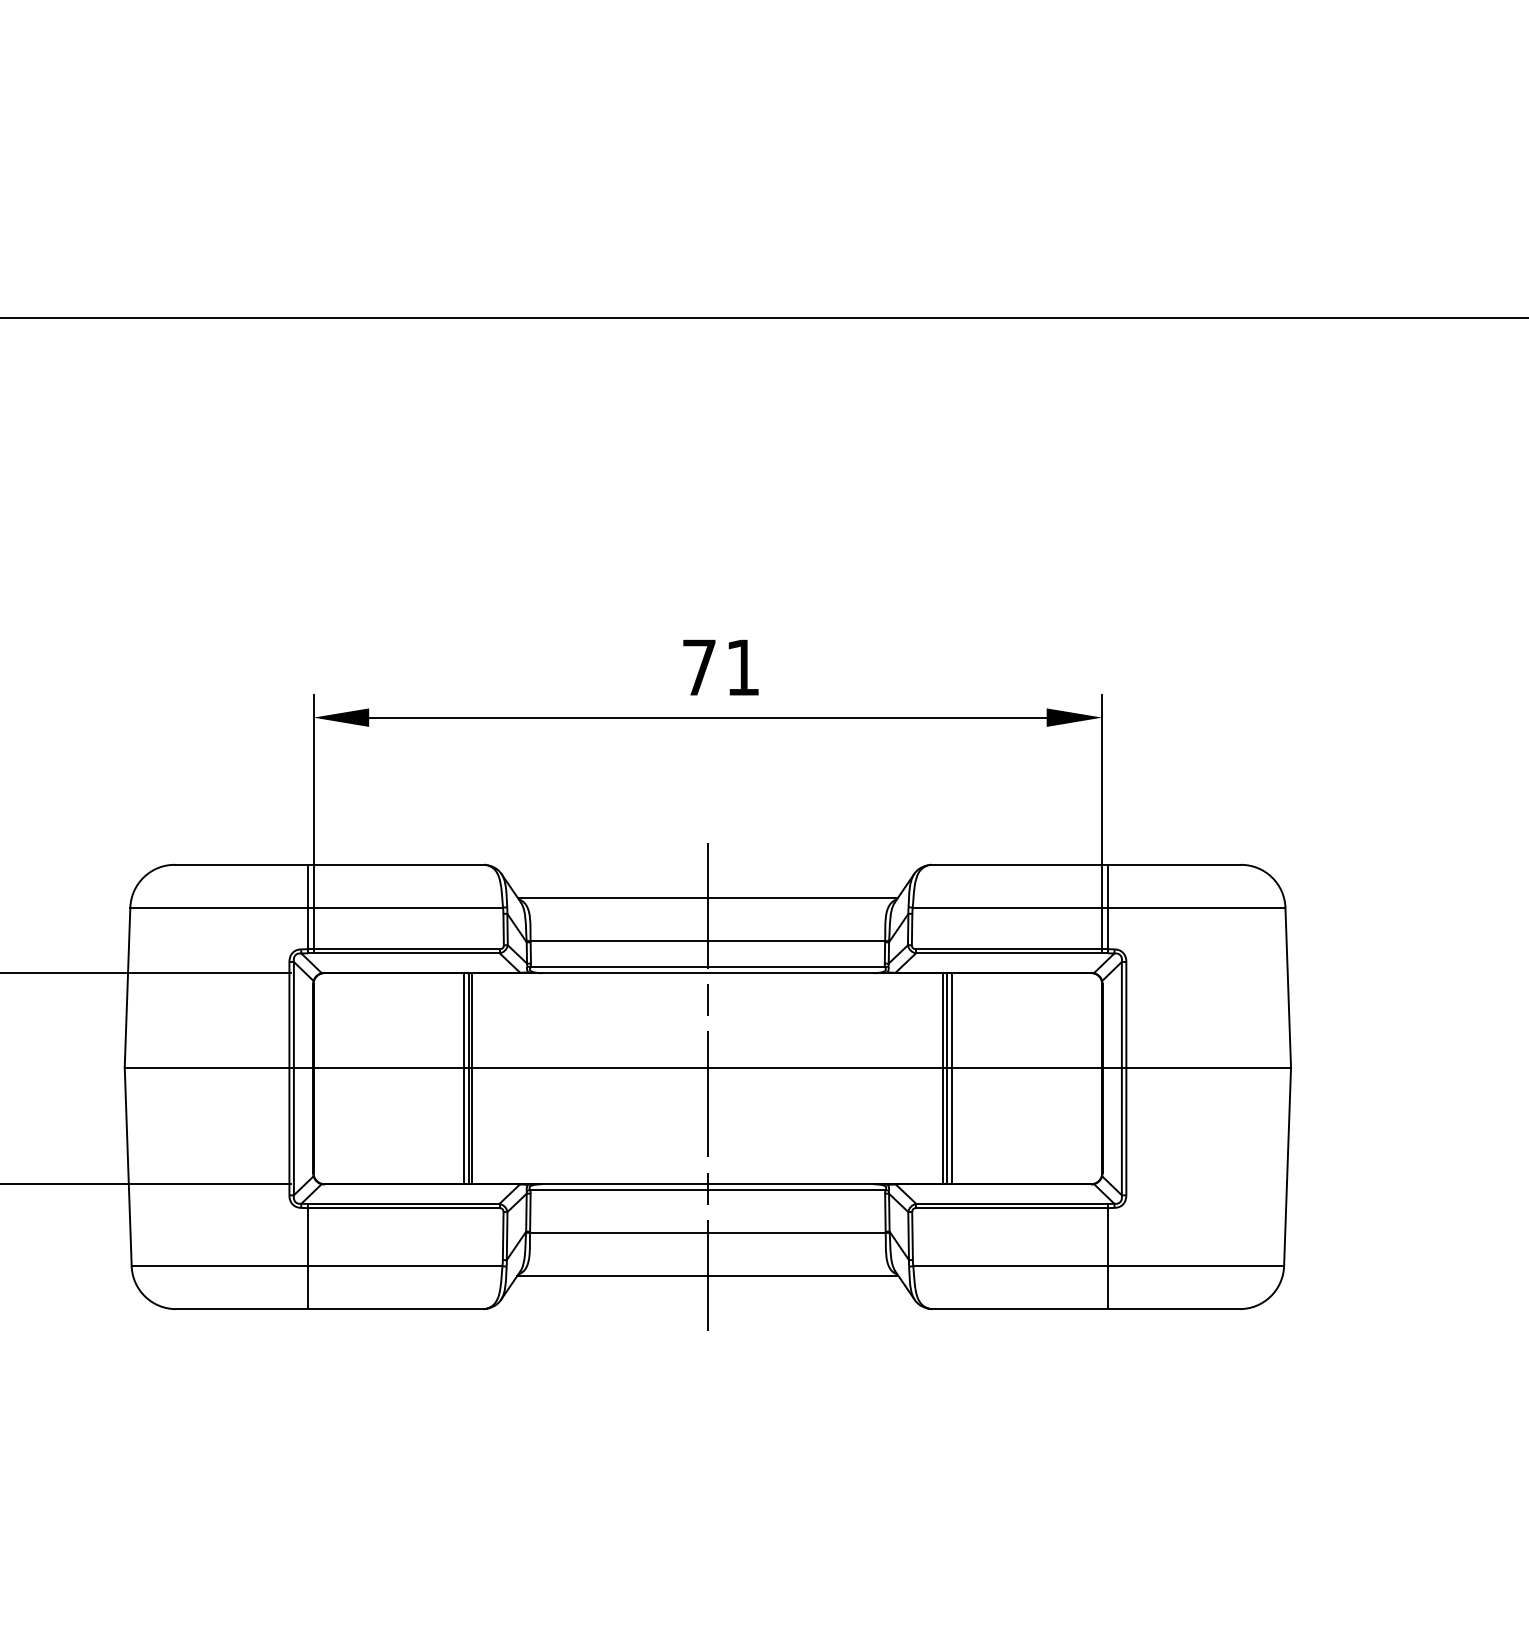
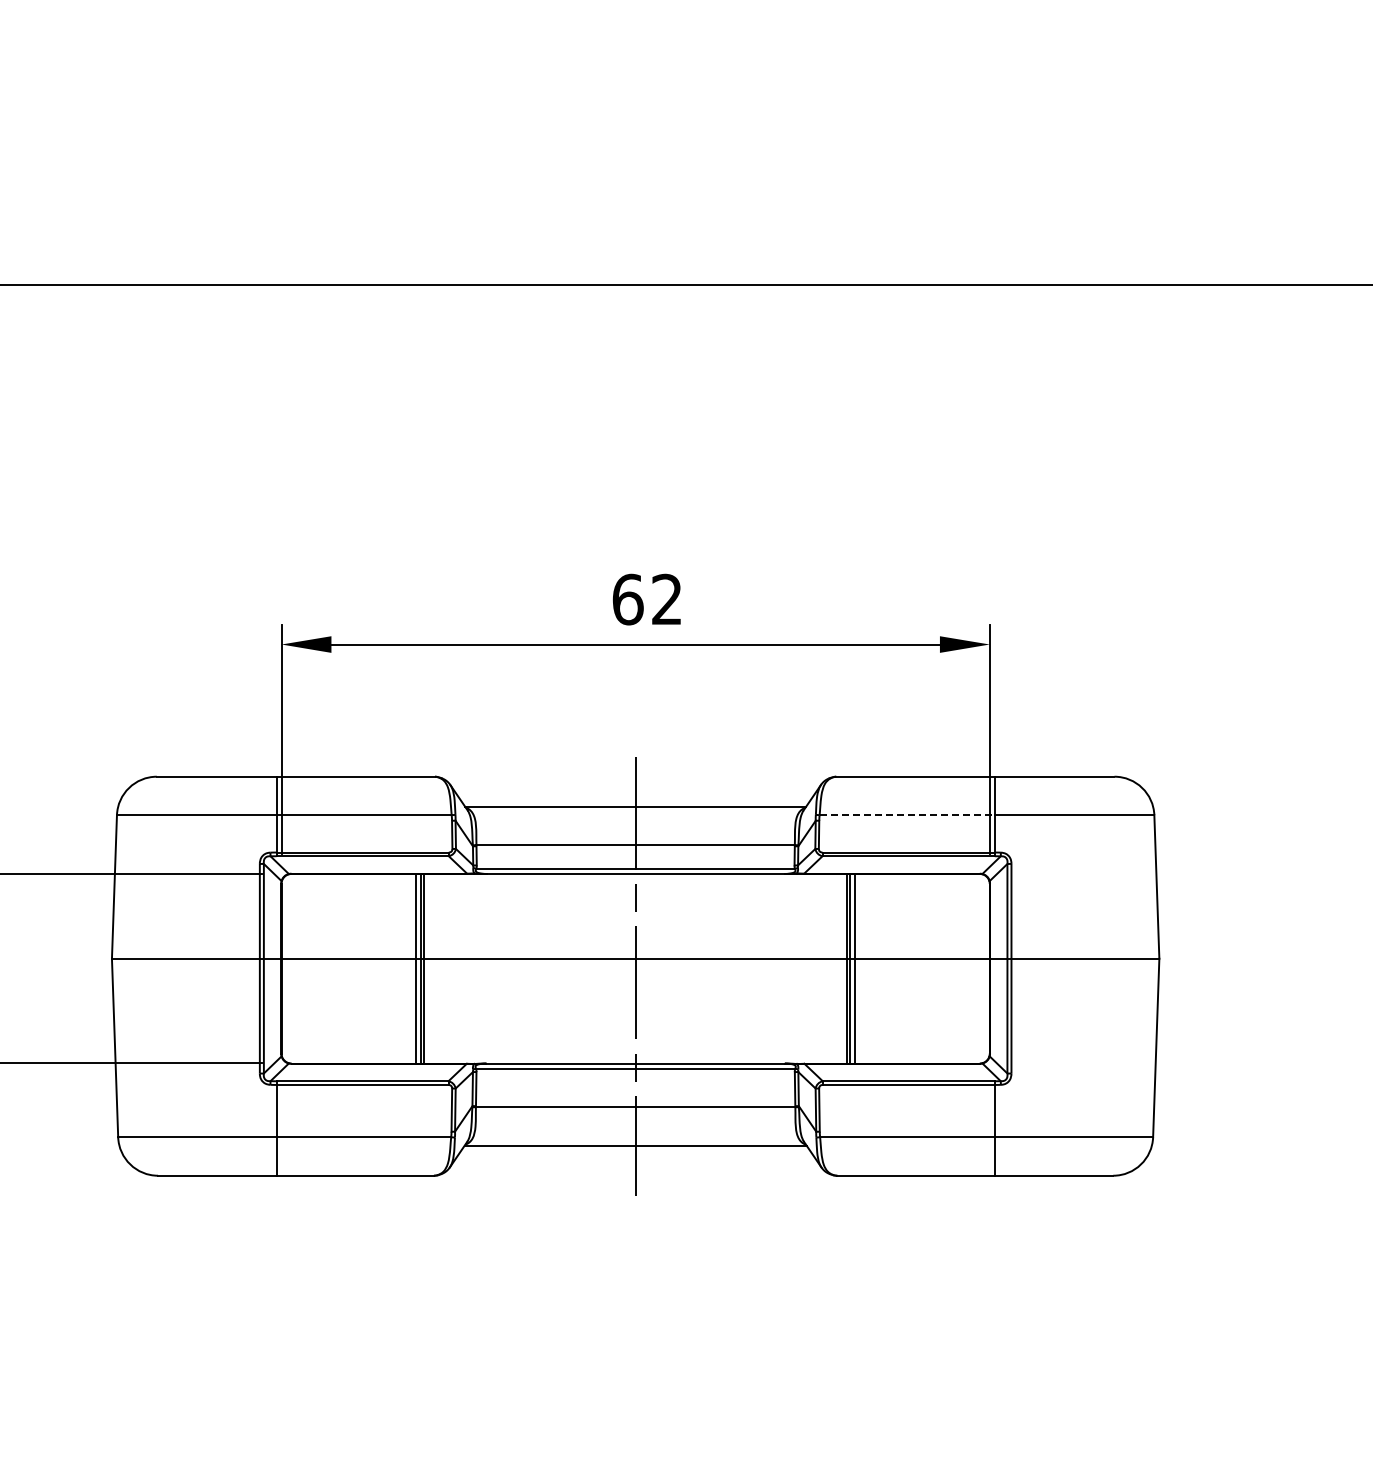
text: (719, 667) -> (646, 599), 71 -> 62
line: (1010, 908) -> (907, 815), solid -> dashed

